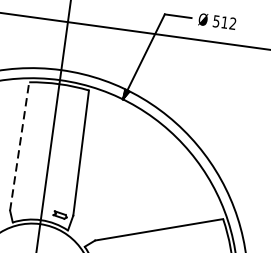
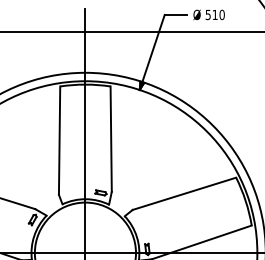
text: (232, 23) -> (221, 14), 512 -> 510
line: (19, 146) -> (59, 140), dashed -> solid

